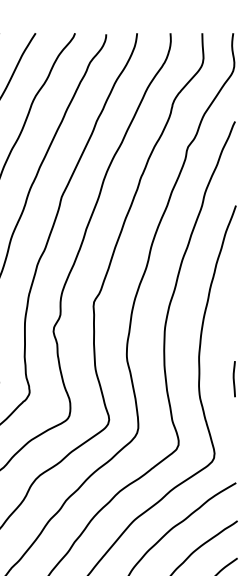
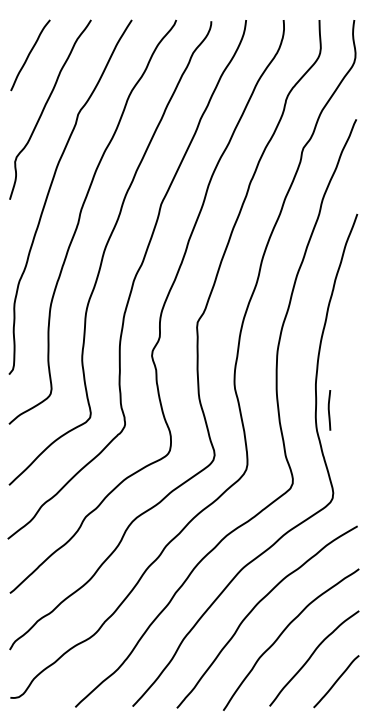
curve: (234, 379) -> (329, 410), moved

